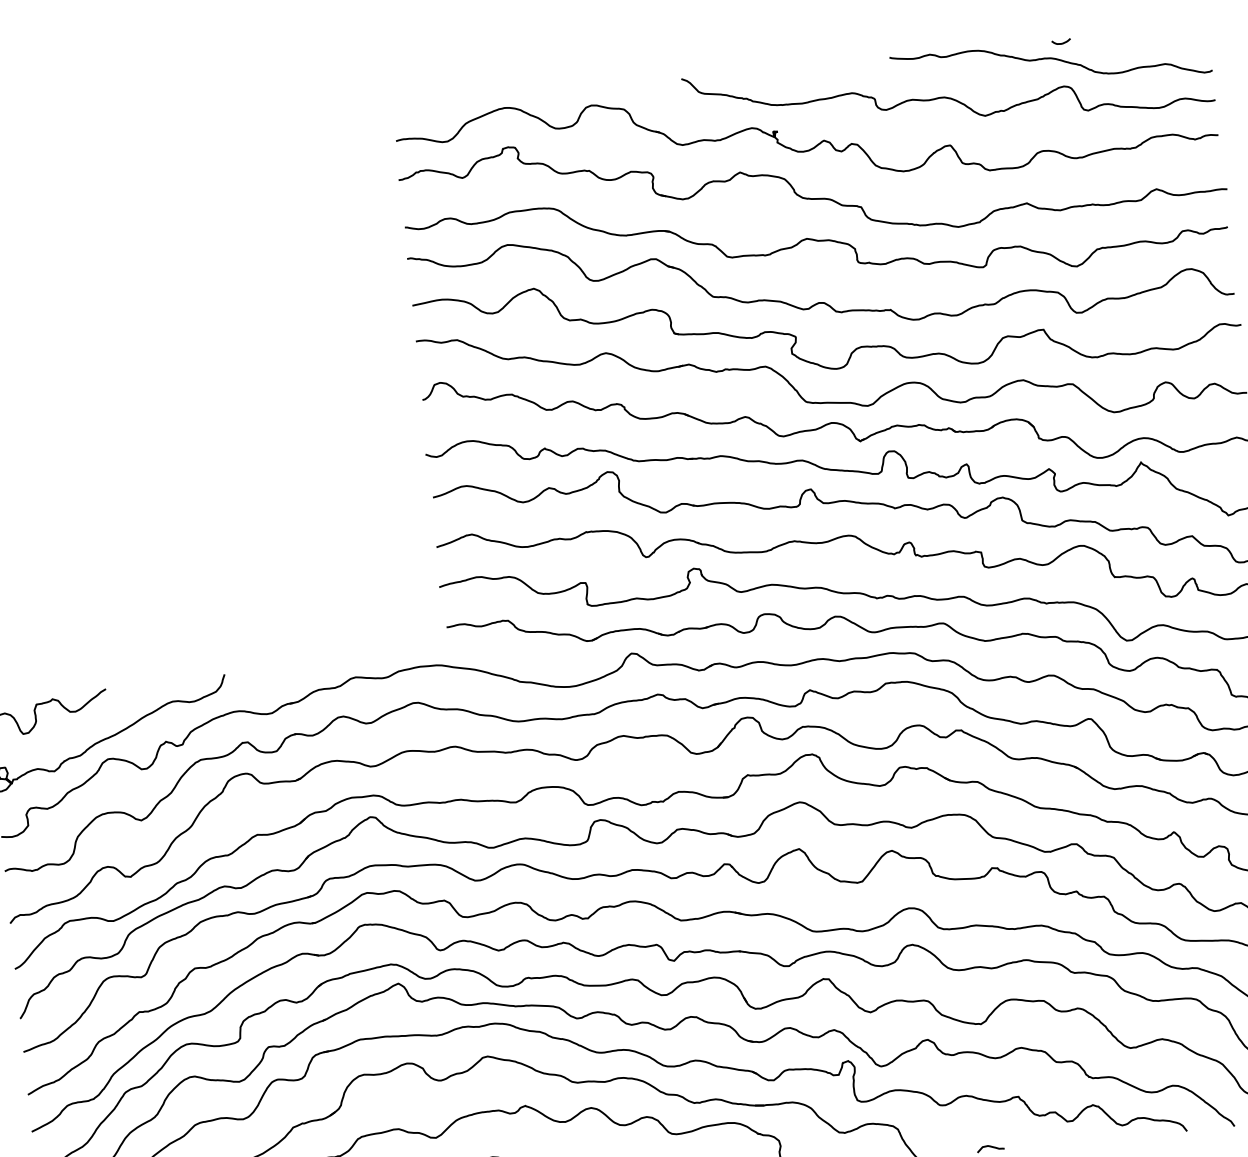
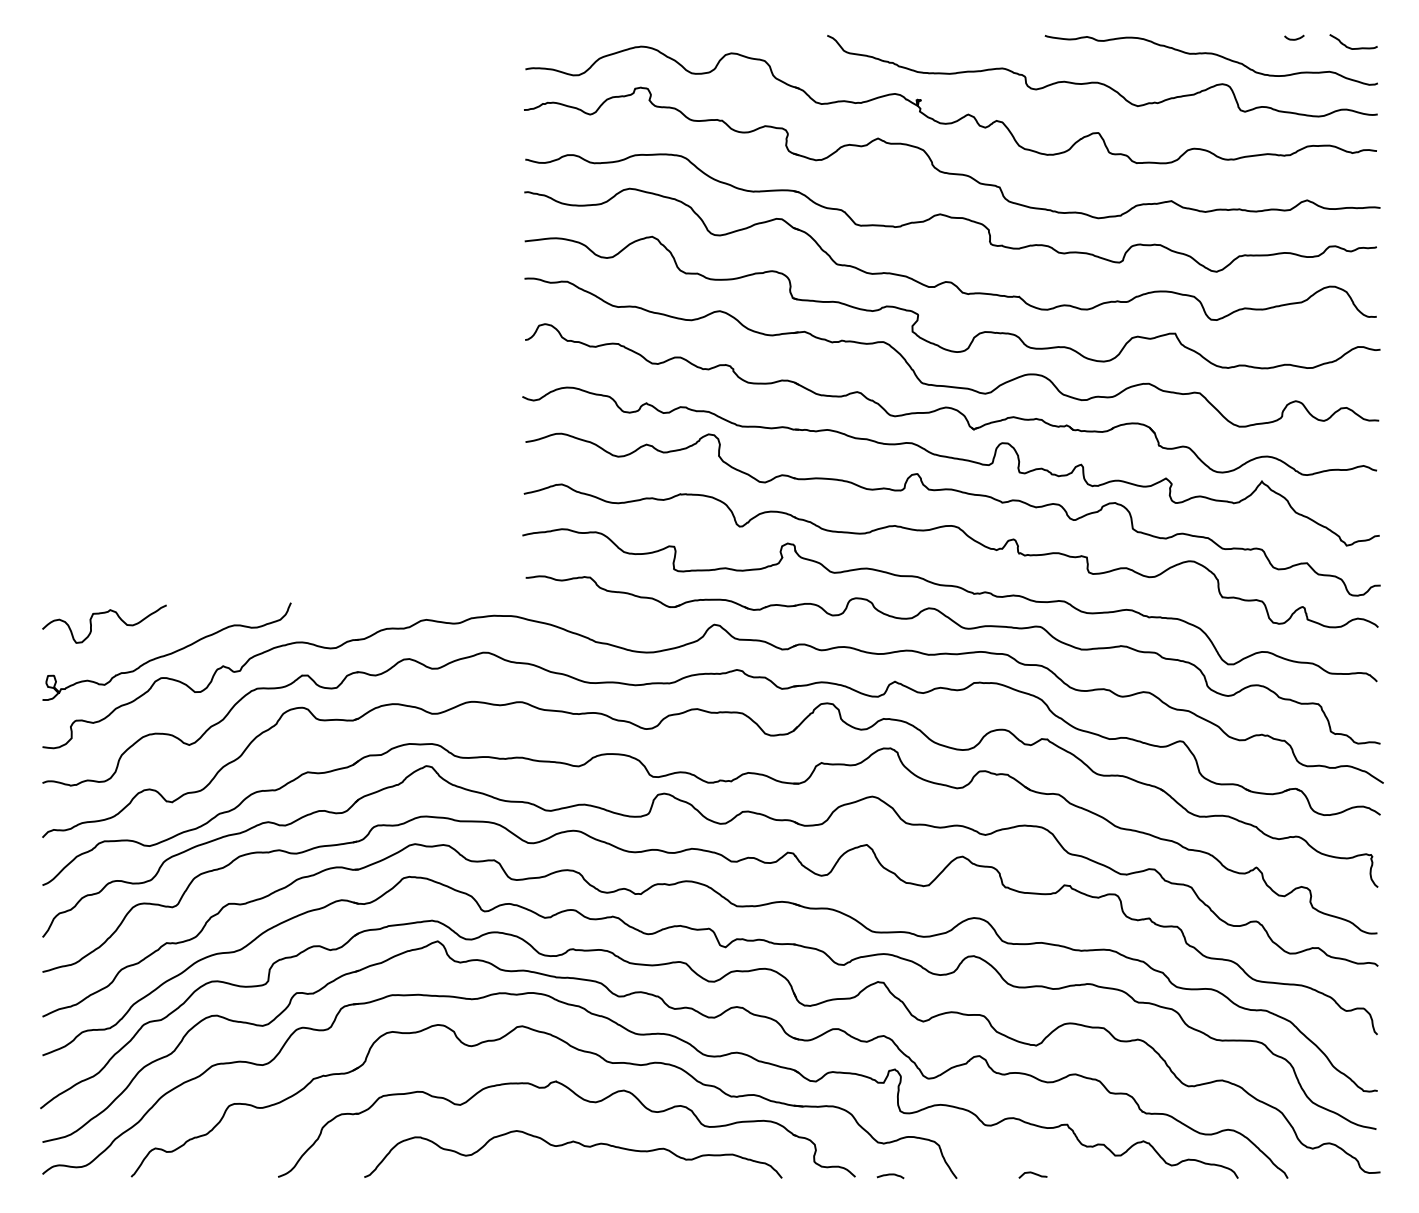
curve: (1183, 38) -> (1351, 47), added
curve: (1061, 42) -> (1294, 38), moved

